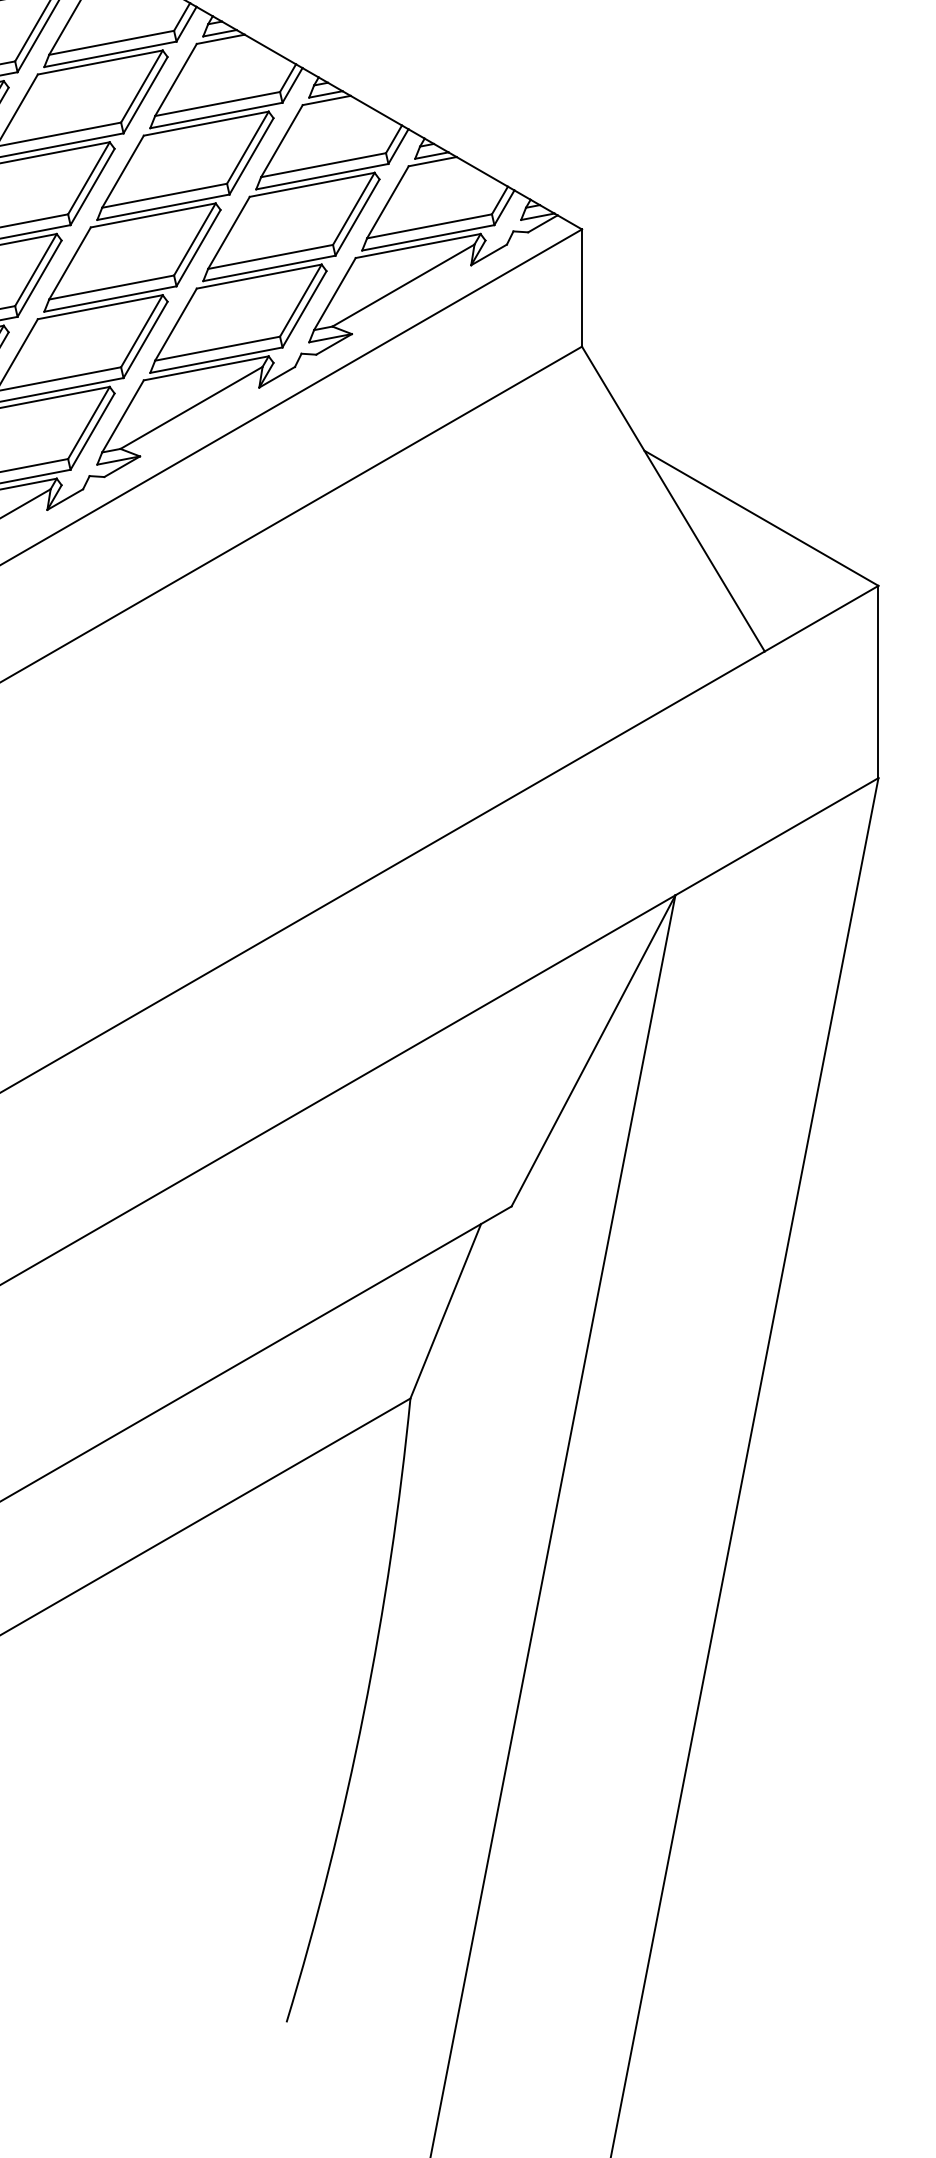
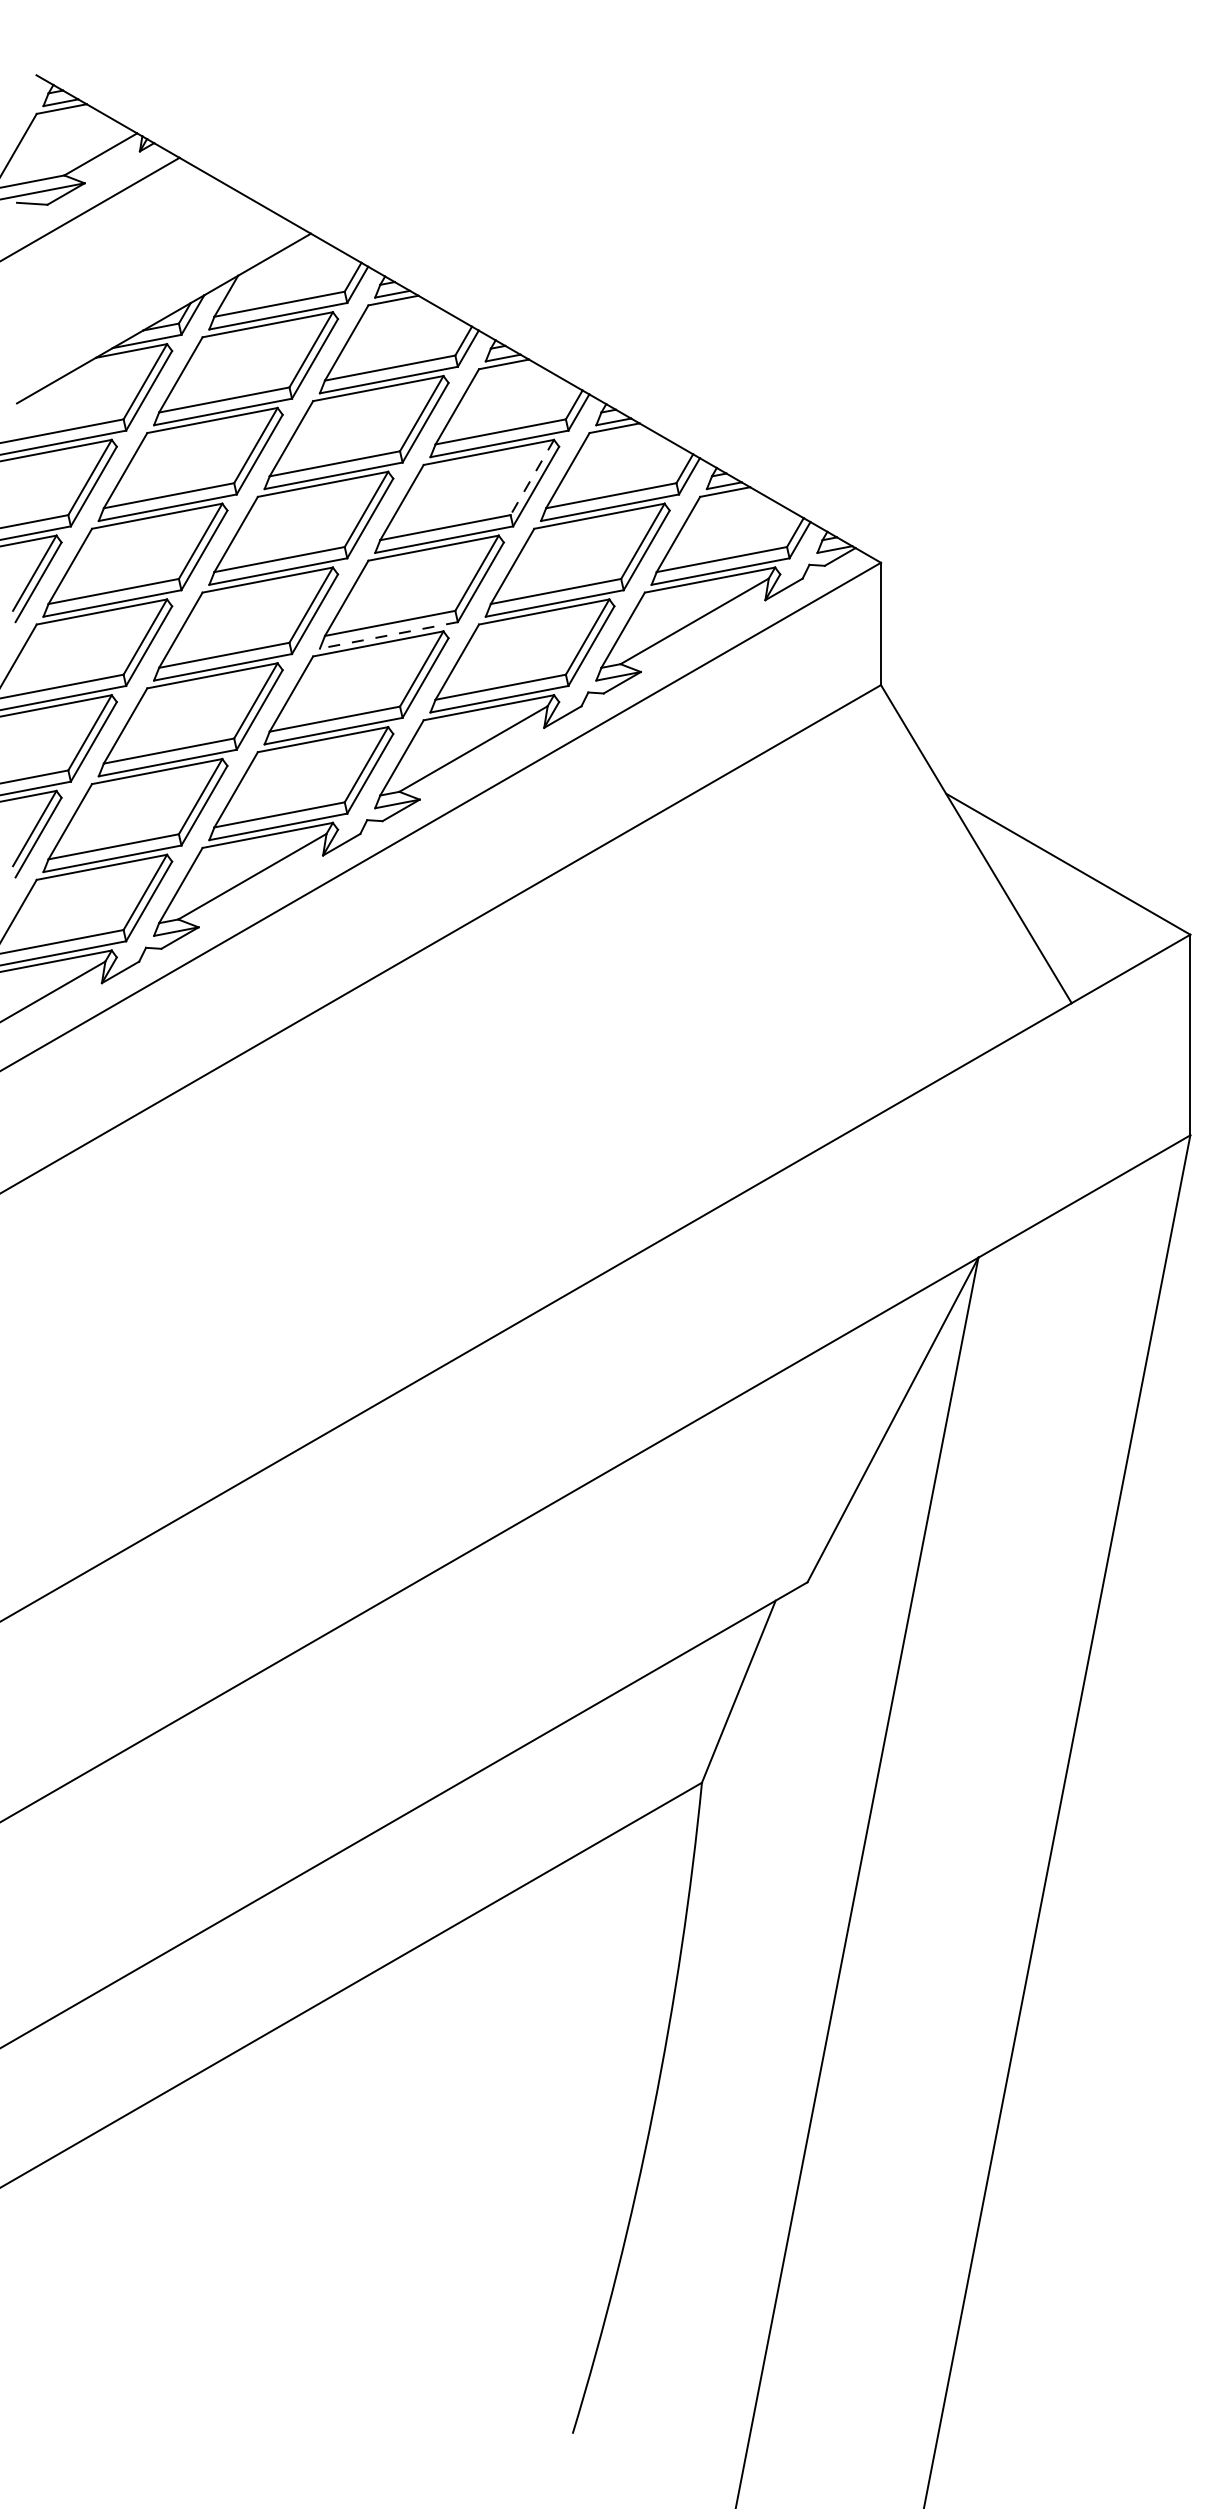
line: (248, 147) -> (532, 477), solid -> dashed
line: (110, 299) -> (388, 635), solid -> dashed

